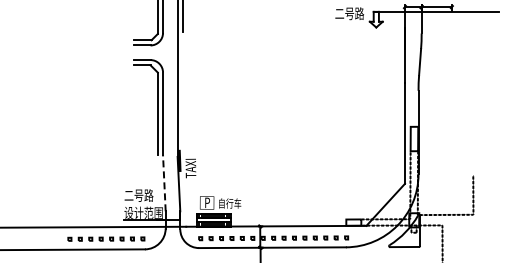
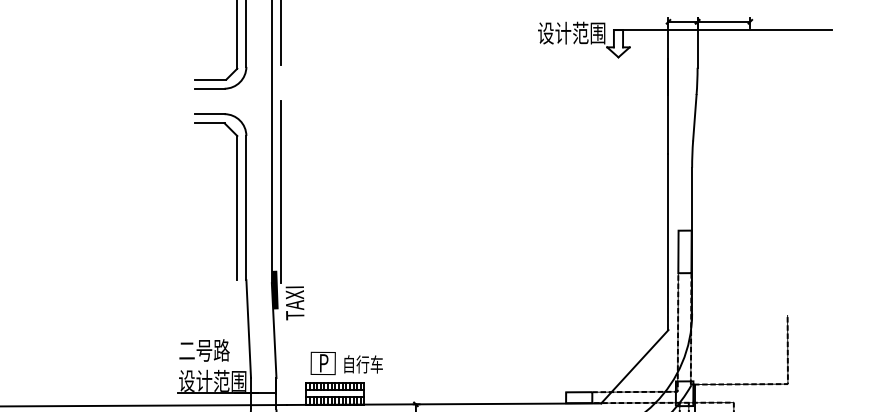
text: (349, 13) -> (571, 32), 二号路 -> 设计范围
line: (182, 104) -> (280, 191), added
line: (164, 182) -> (248, 327), dashed -> solid

